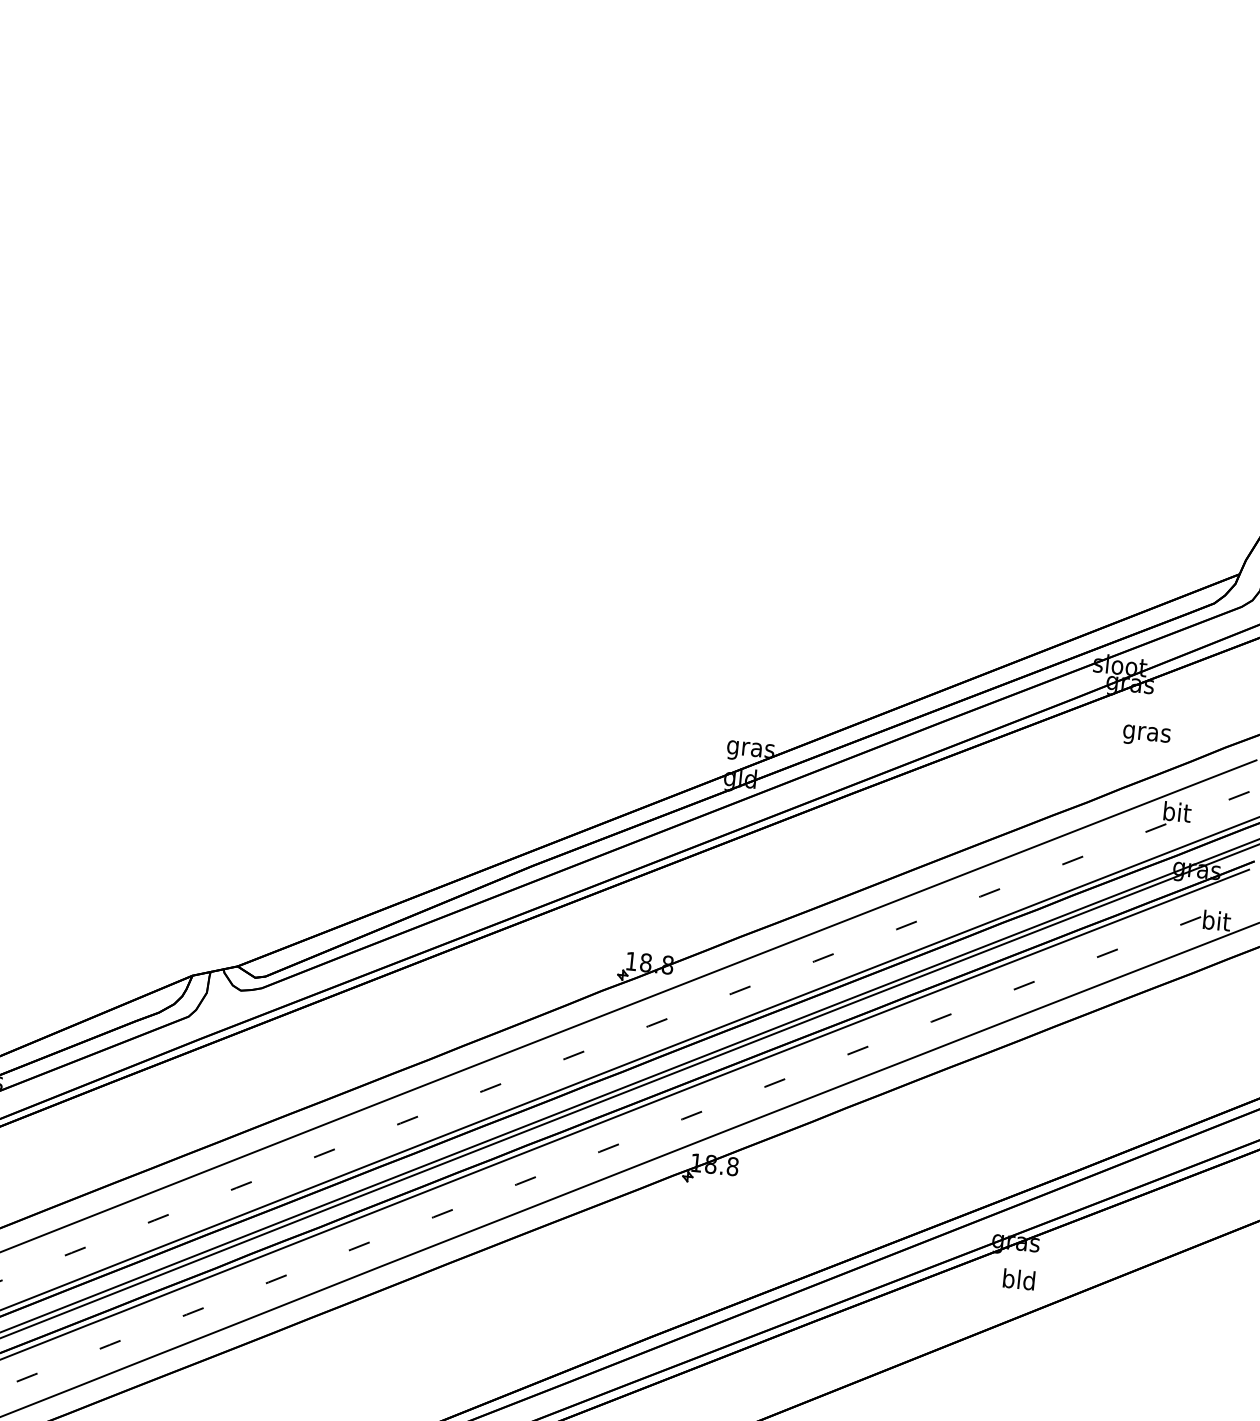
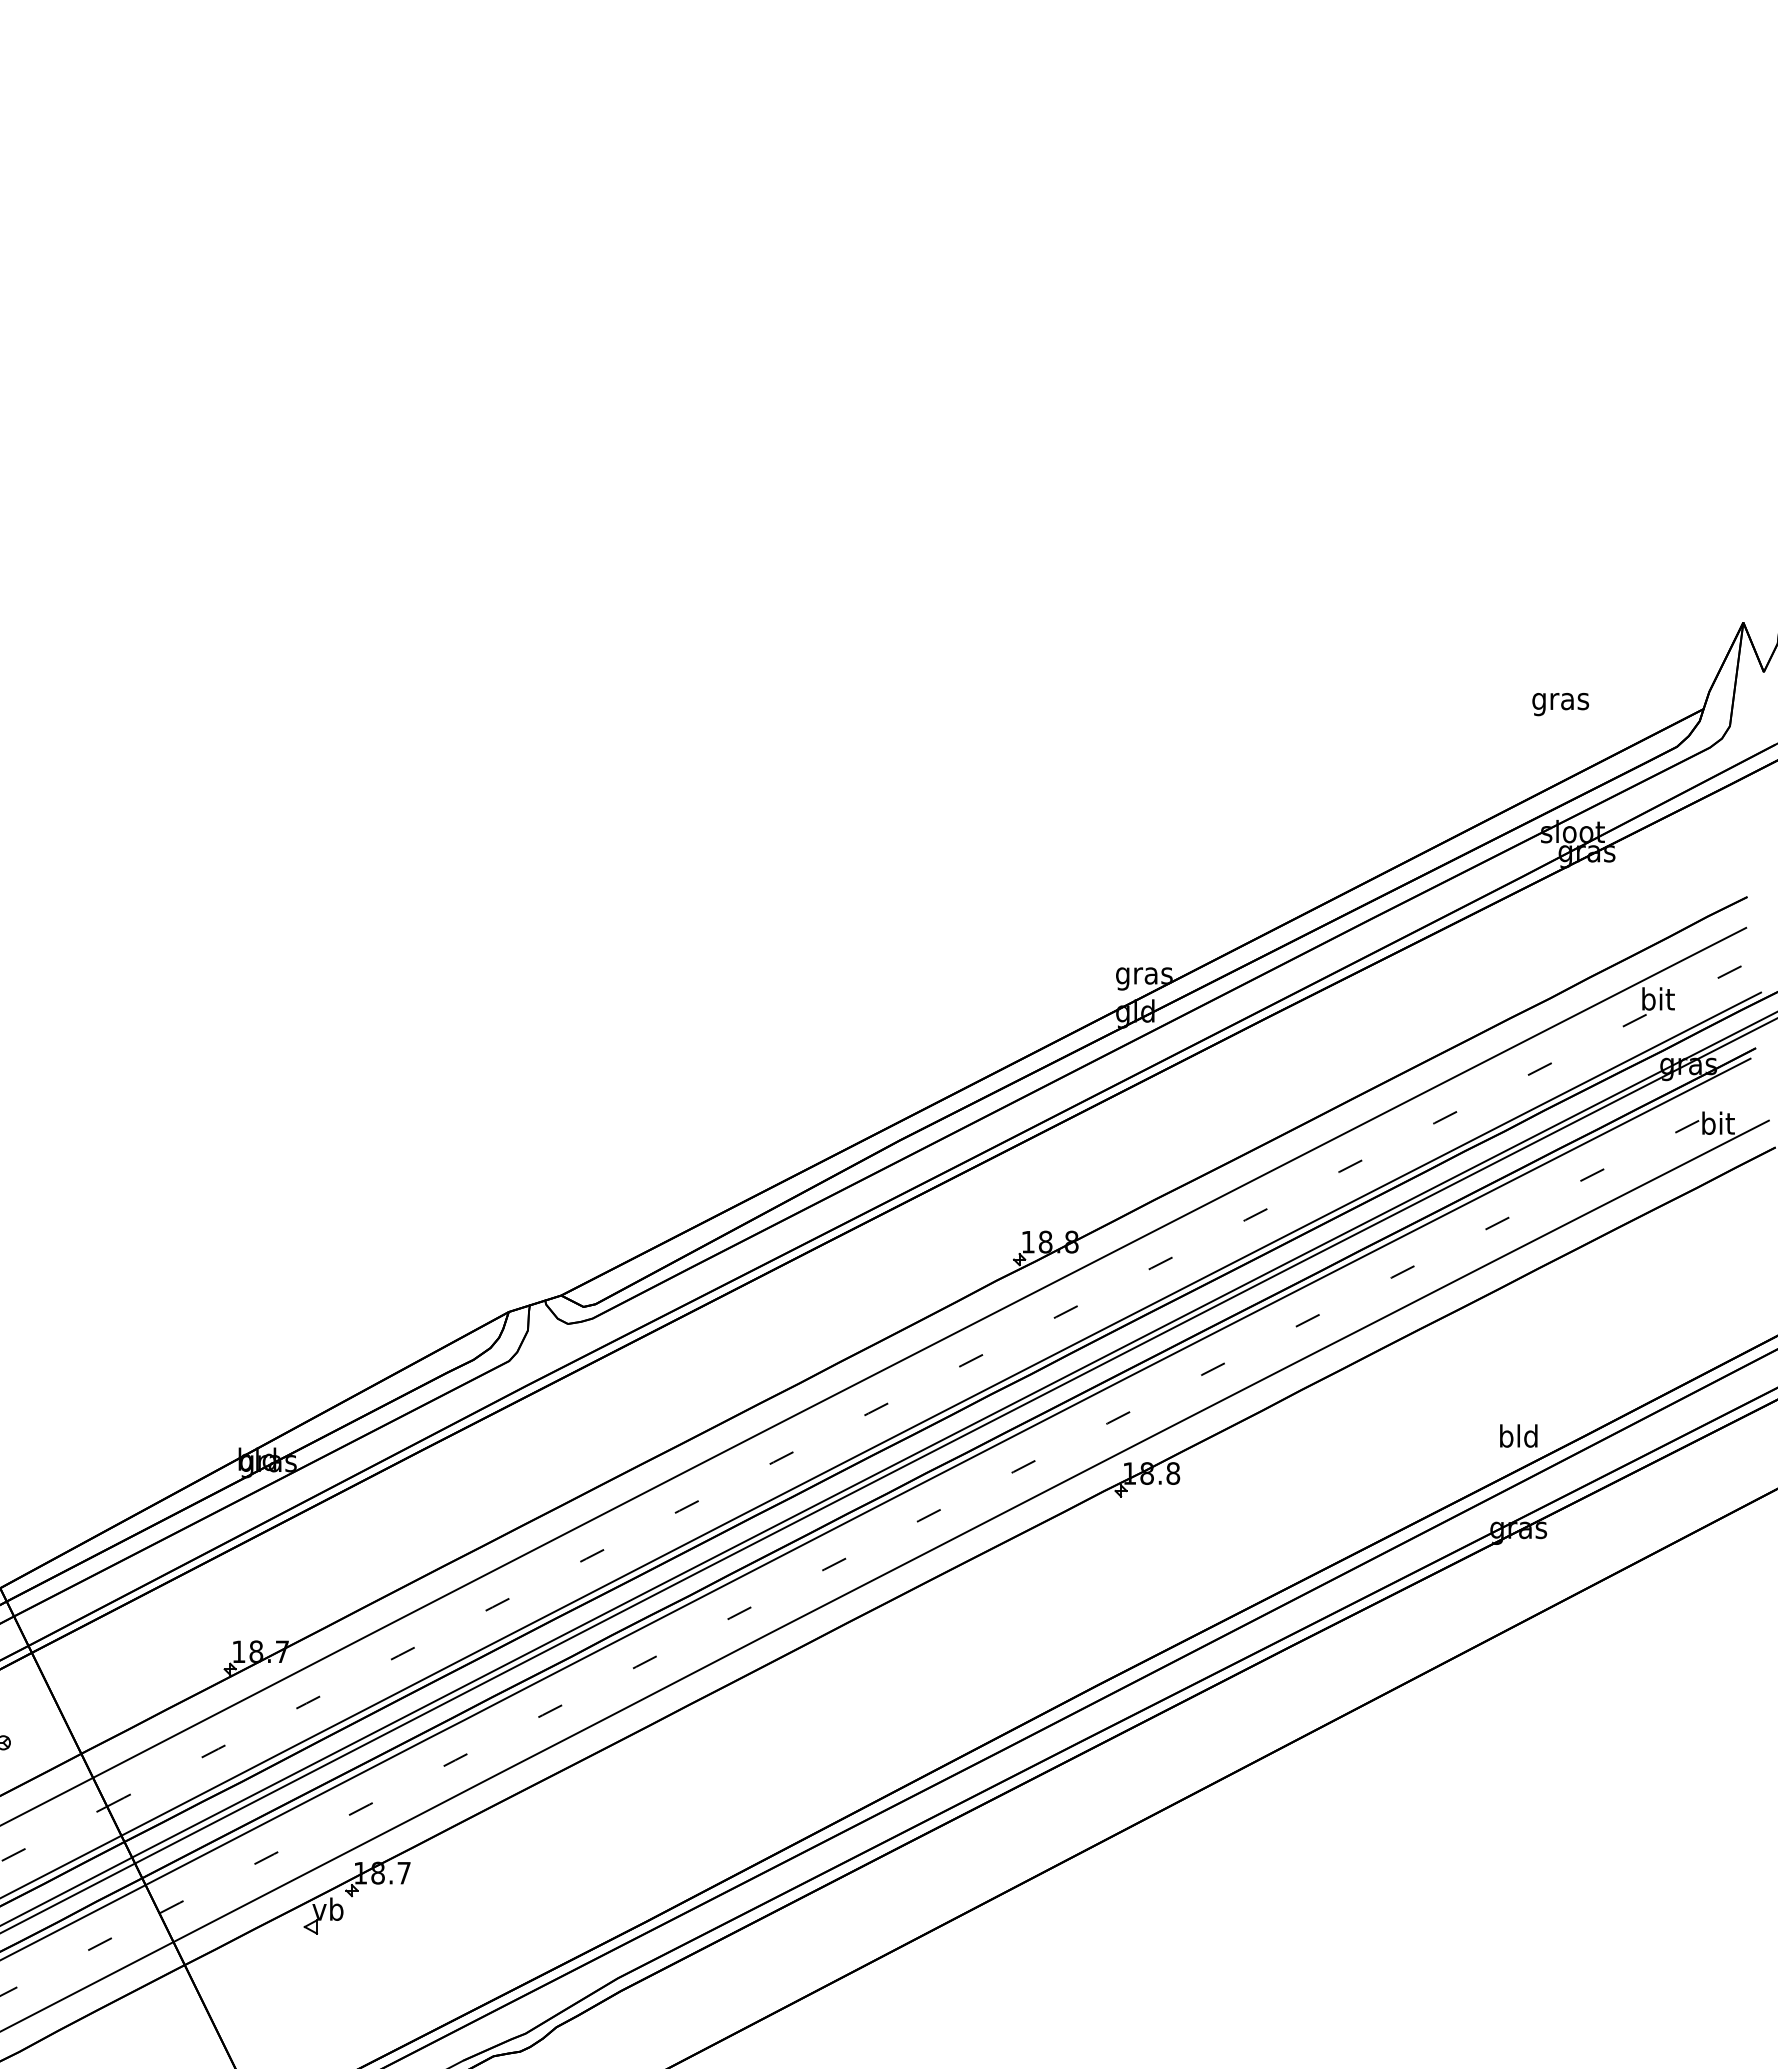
text: (1146, 736) -> (1560, 704), moved
text: (1018, 1279) -> (1518, 1435), moved

